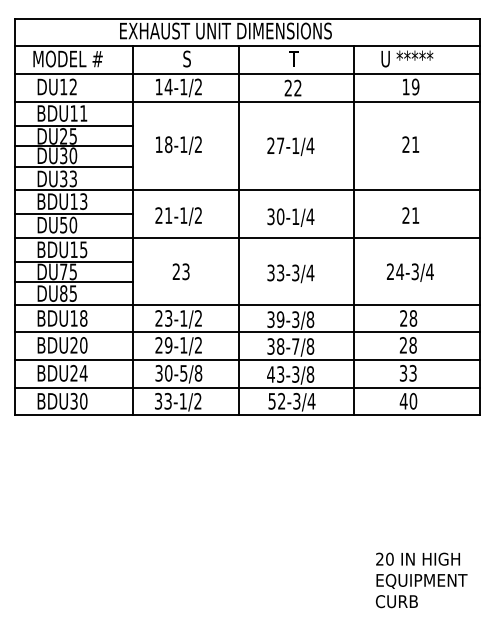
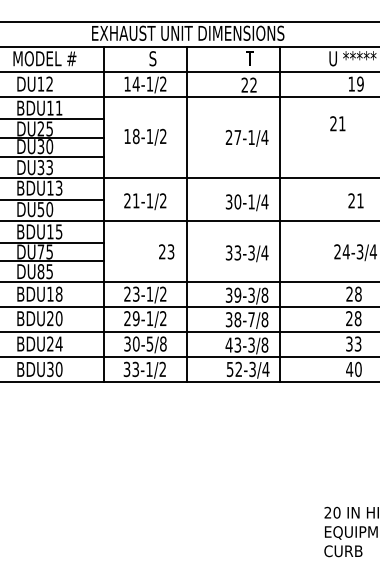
text: (410, 144) -> (337, 123), moved
line: (239, 229) -> (186, 213), moved
line: (353, 229) -> (280, 213), moved
text: (180, 271) -> (166, 251), moved

